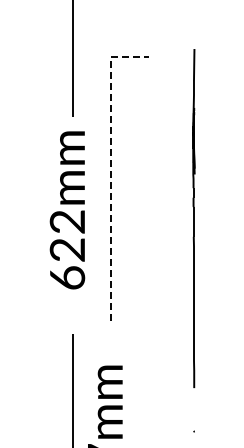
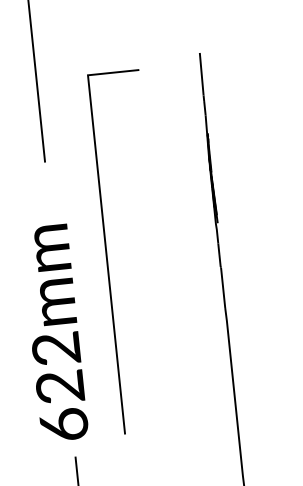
line: (111, 169) -> (104, 228), dashed -> solid
text: (67, 210) -> (54, 333), moved

